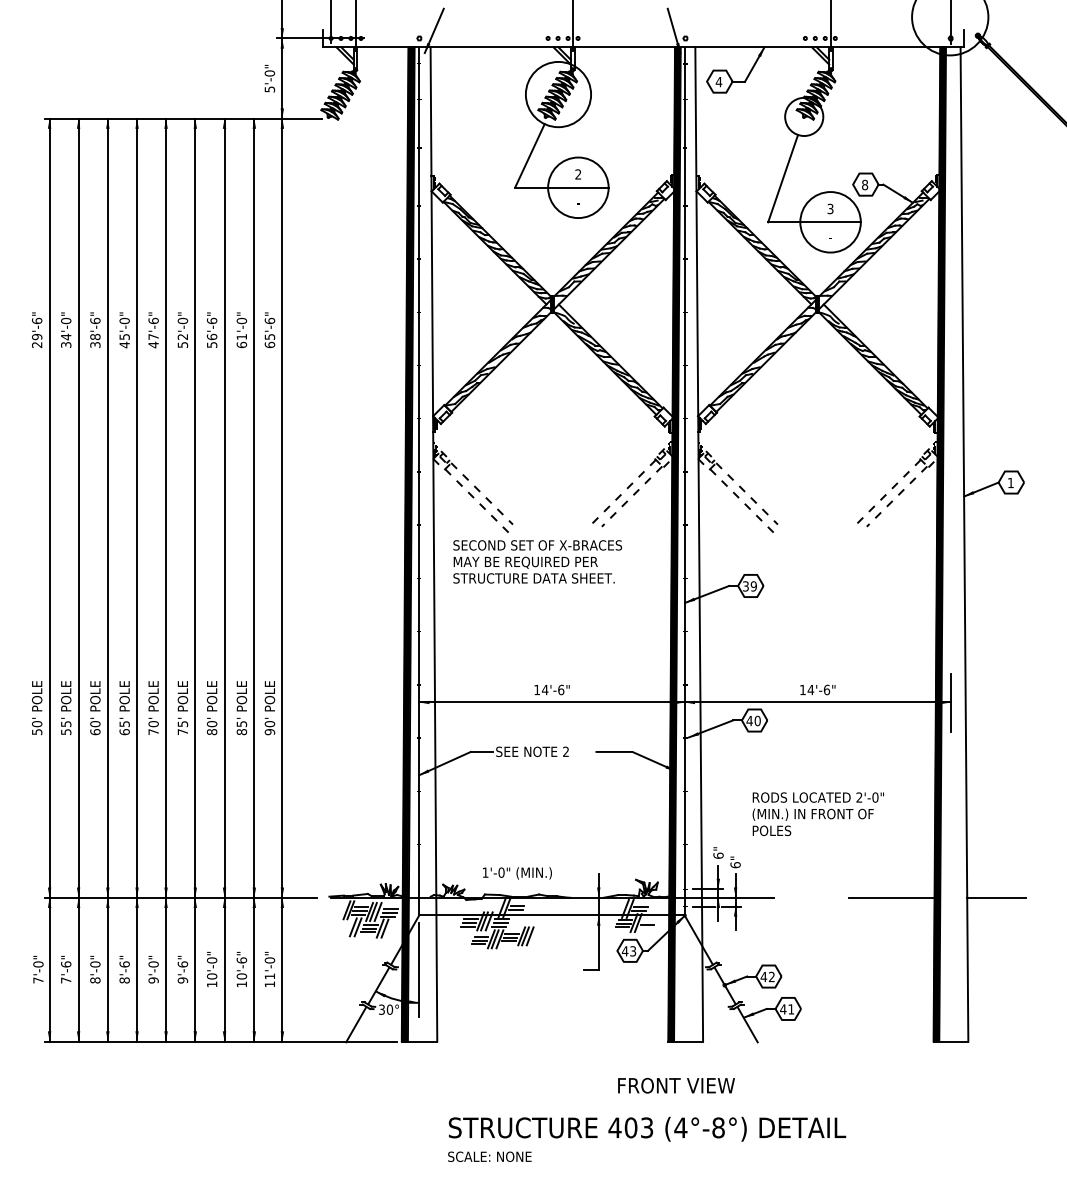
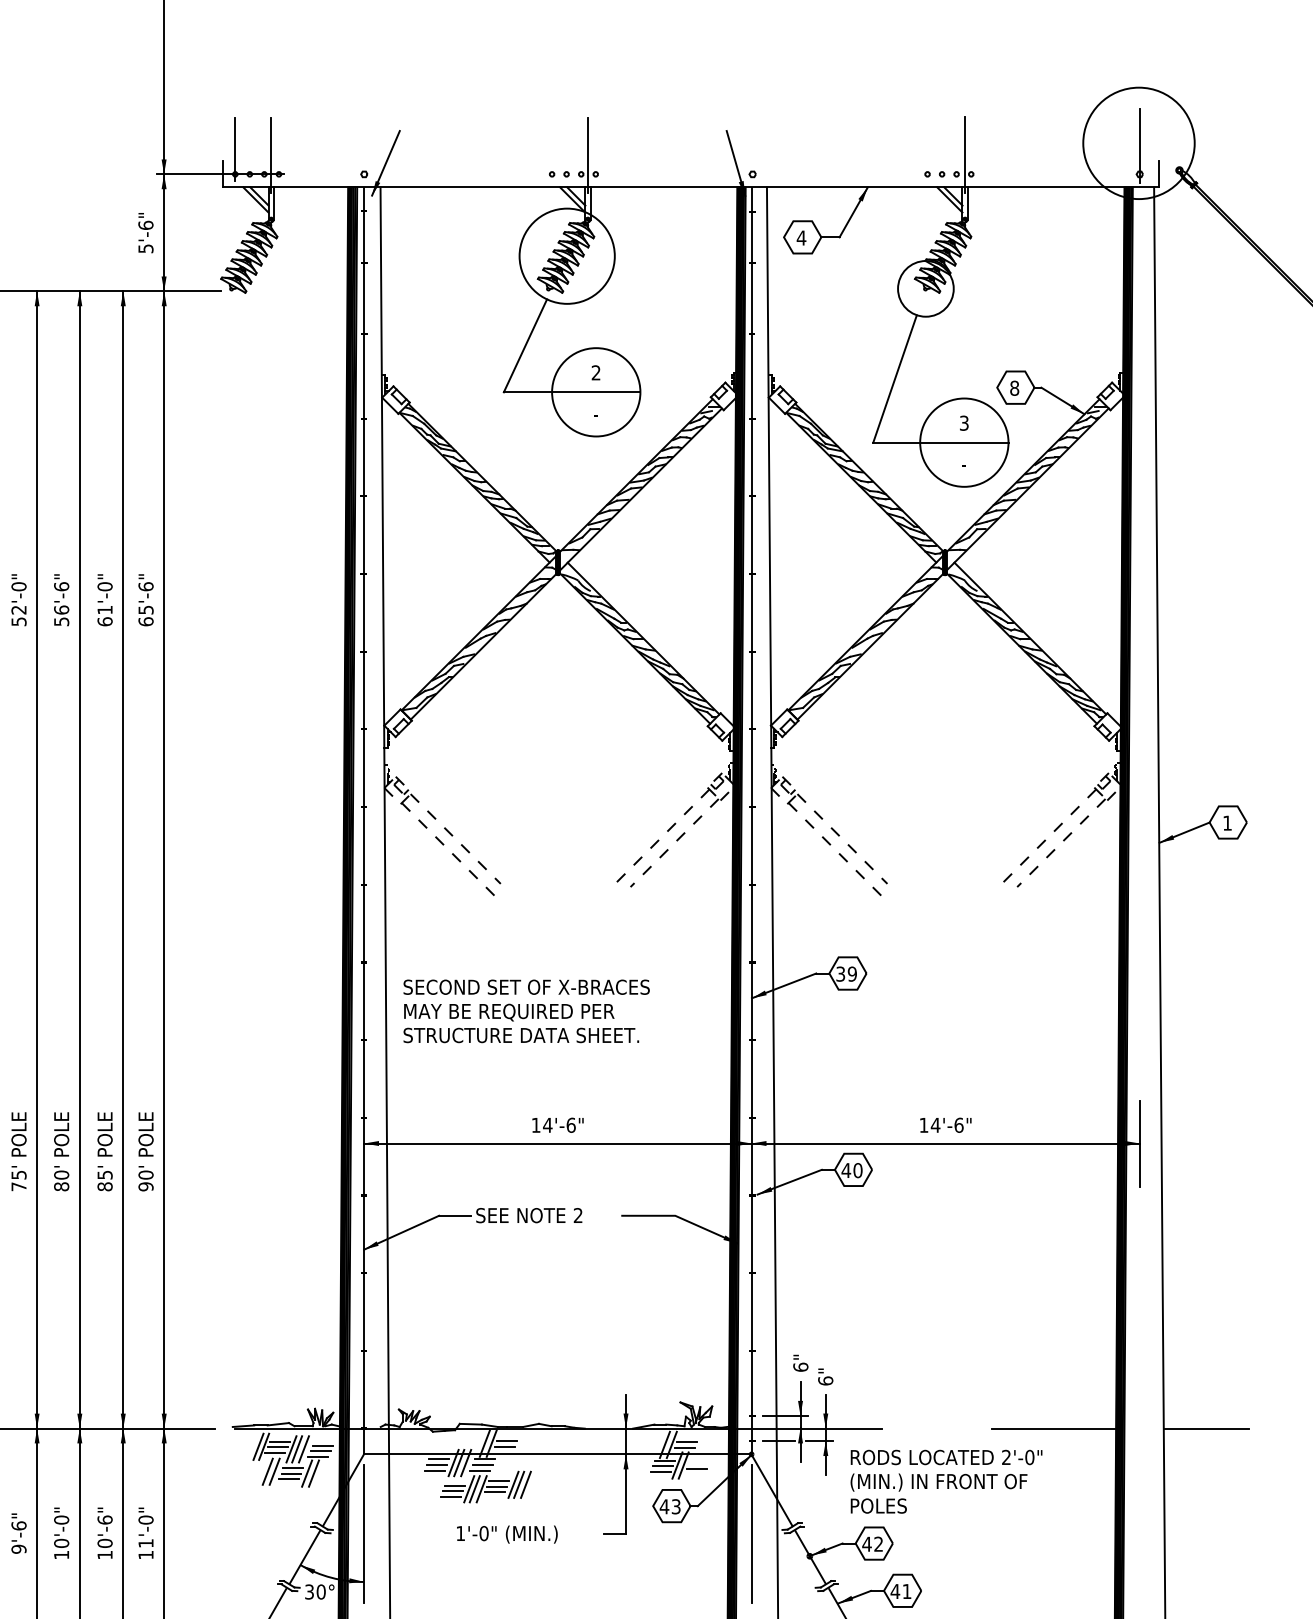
text: (269, 73) -> (145, 225), 5'-0" -> 5'-6"
text: (537, 561) -> (526, 1010), moved
text: (817, 814) -> (945, 1482), moved
text: (517, 873) -> (507, 1534), moved
line: (684, 969) -> (751, 1533), added

